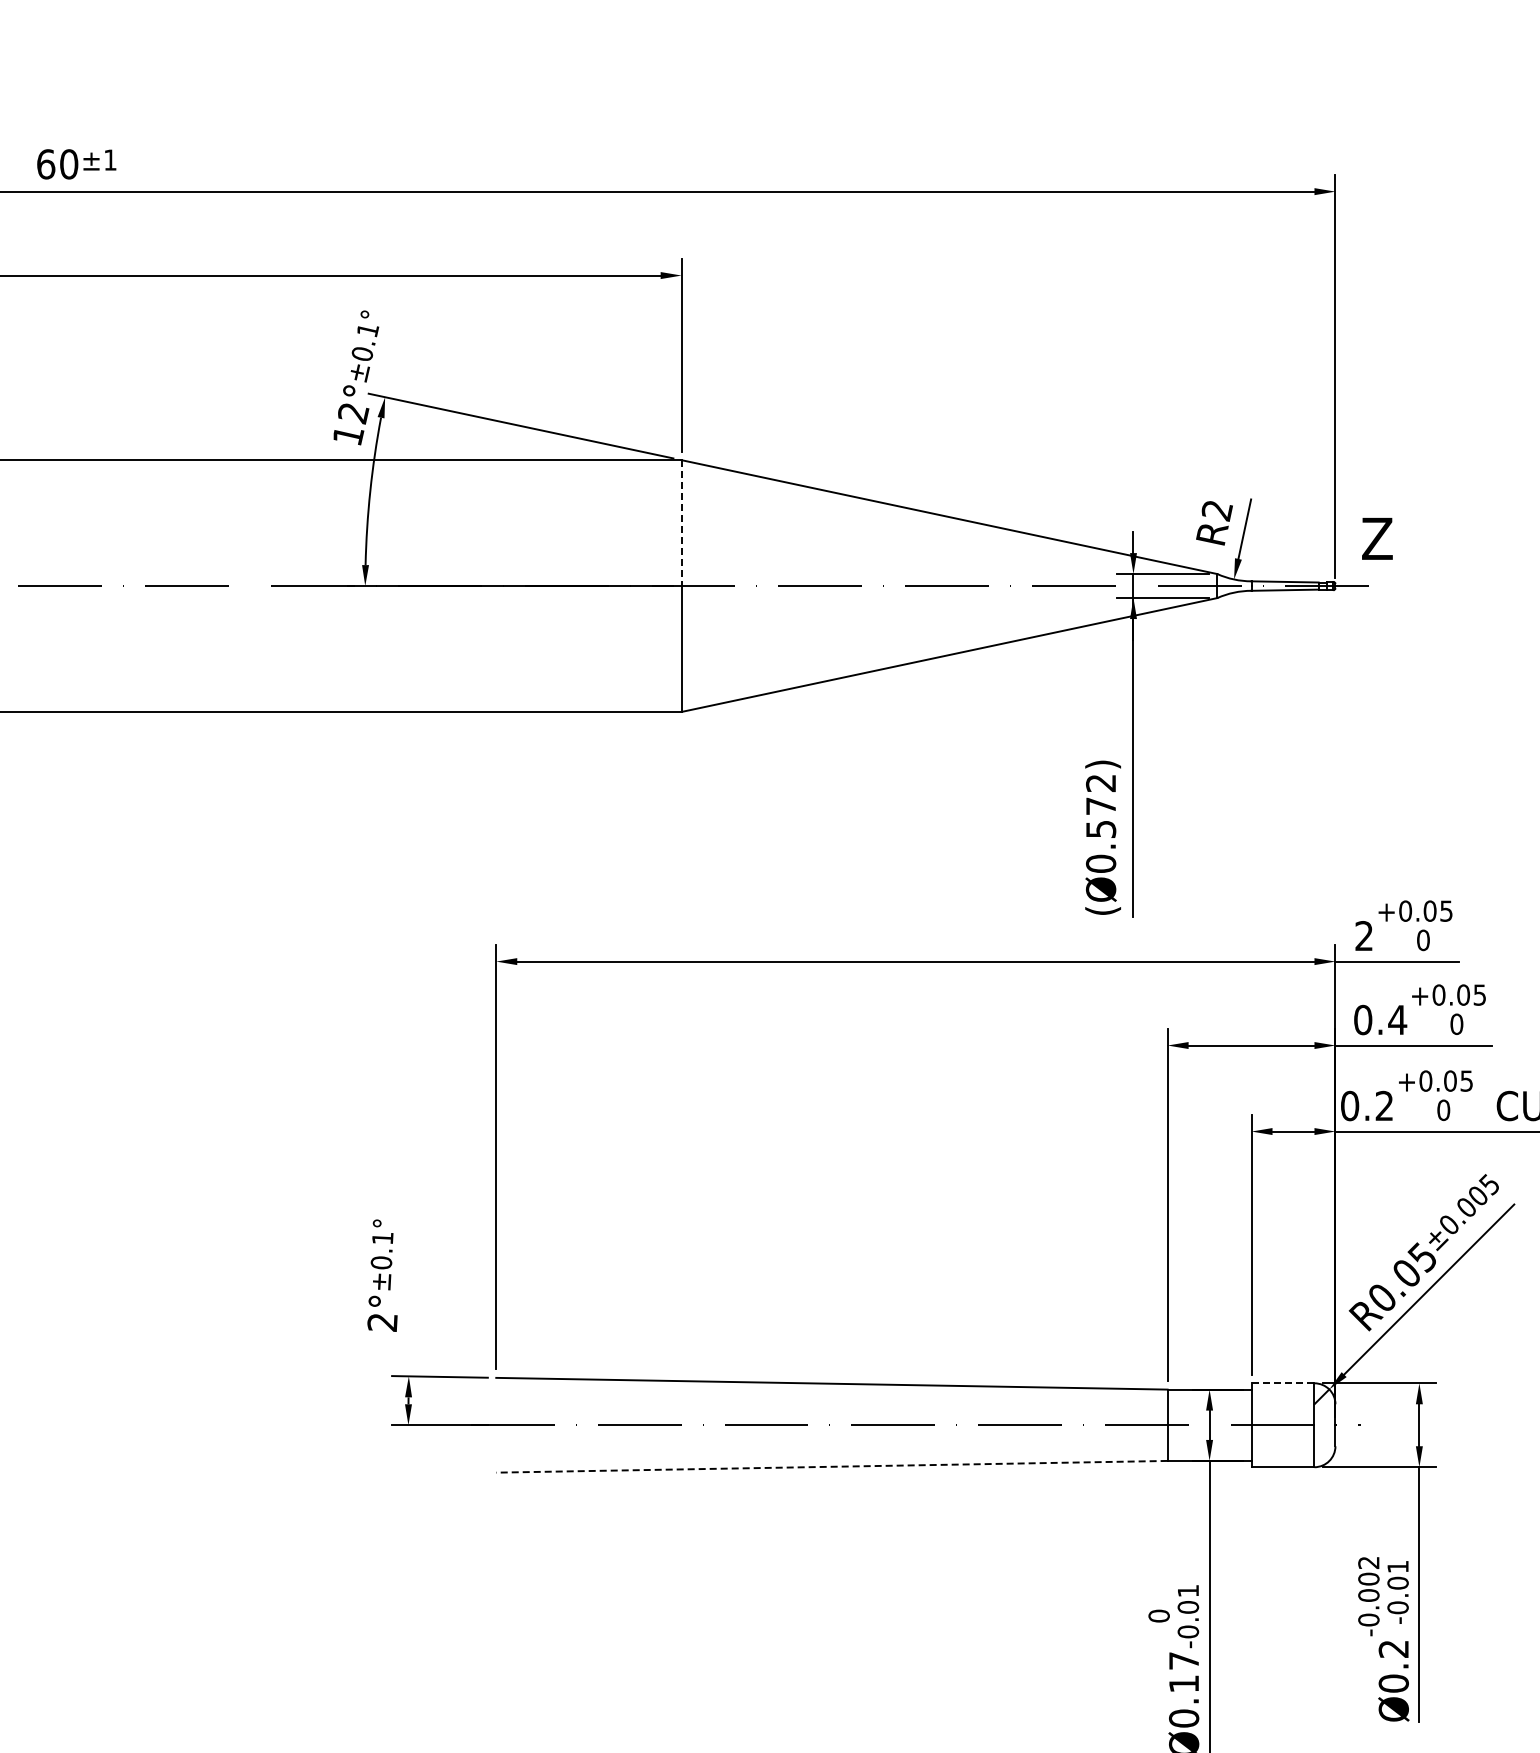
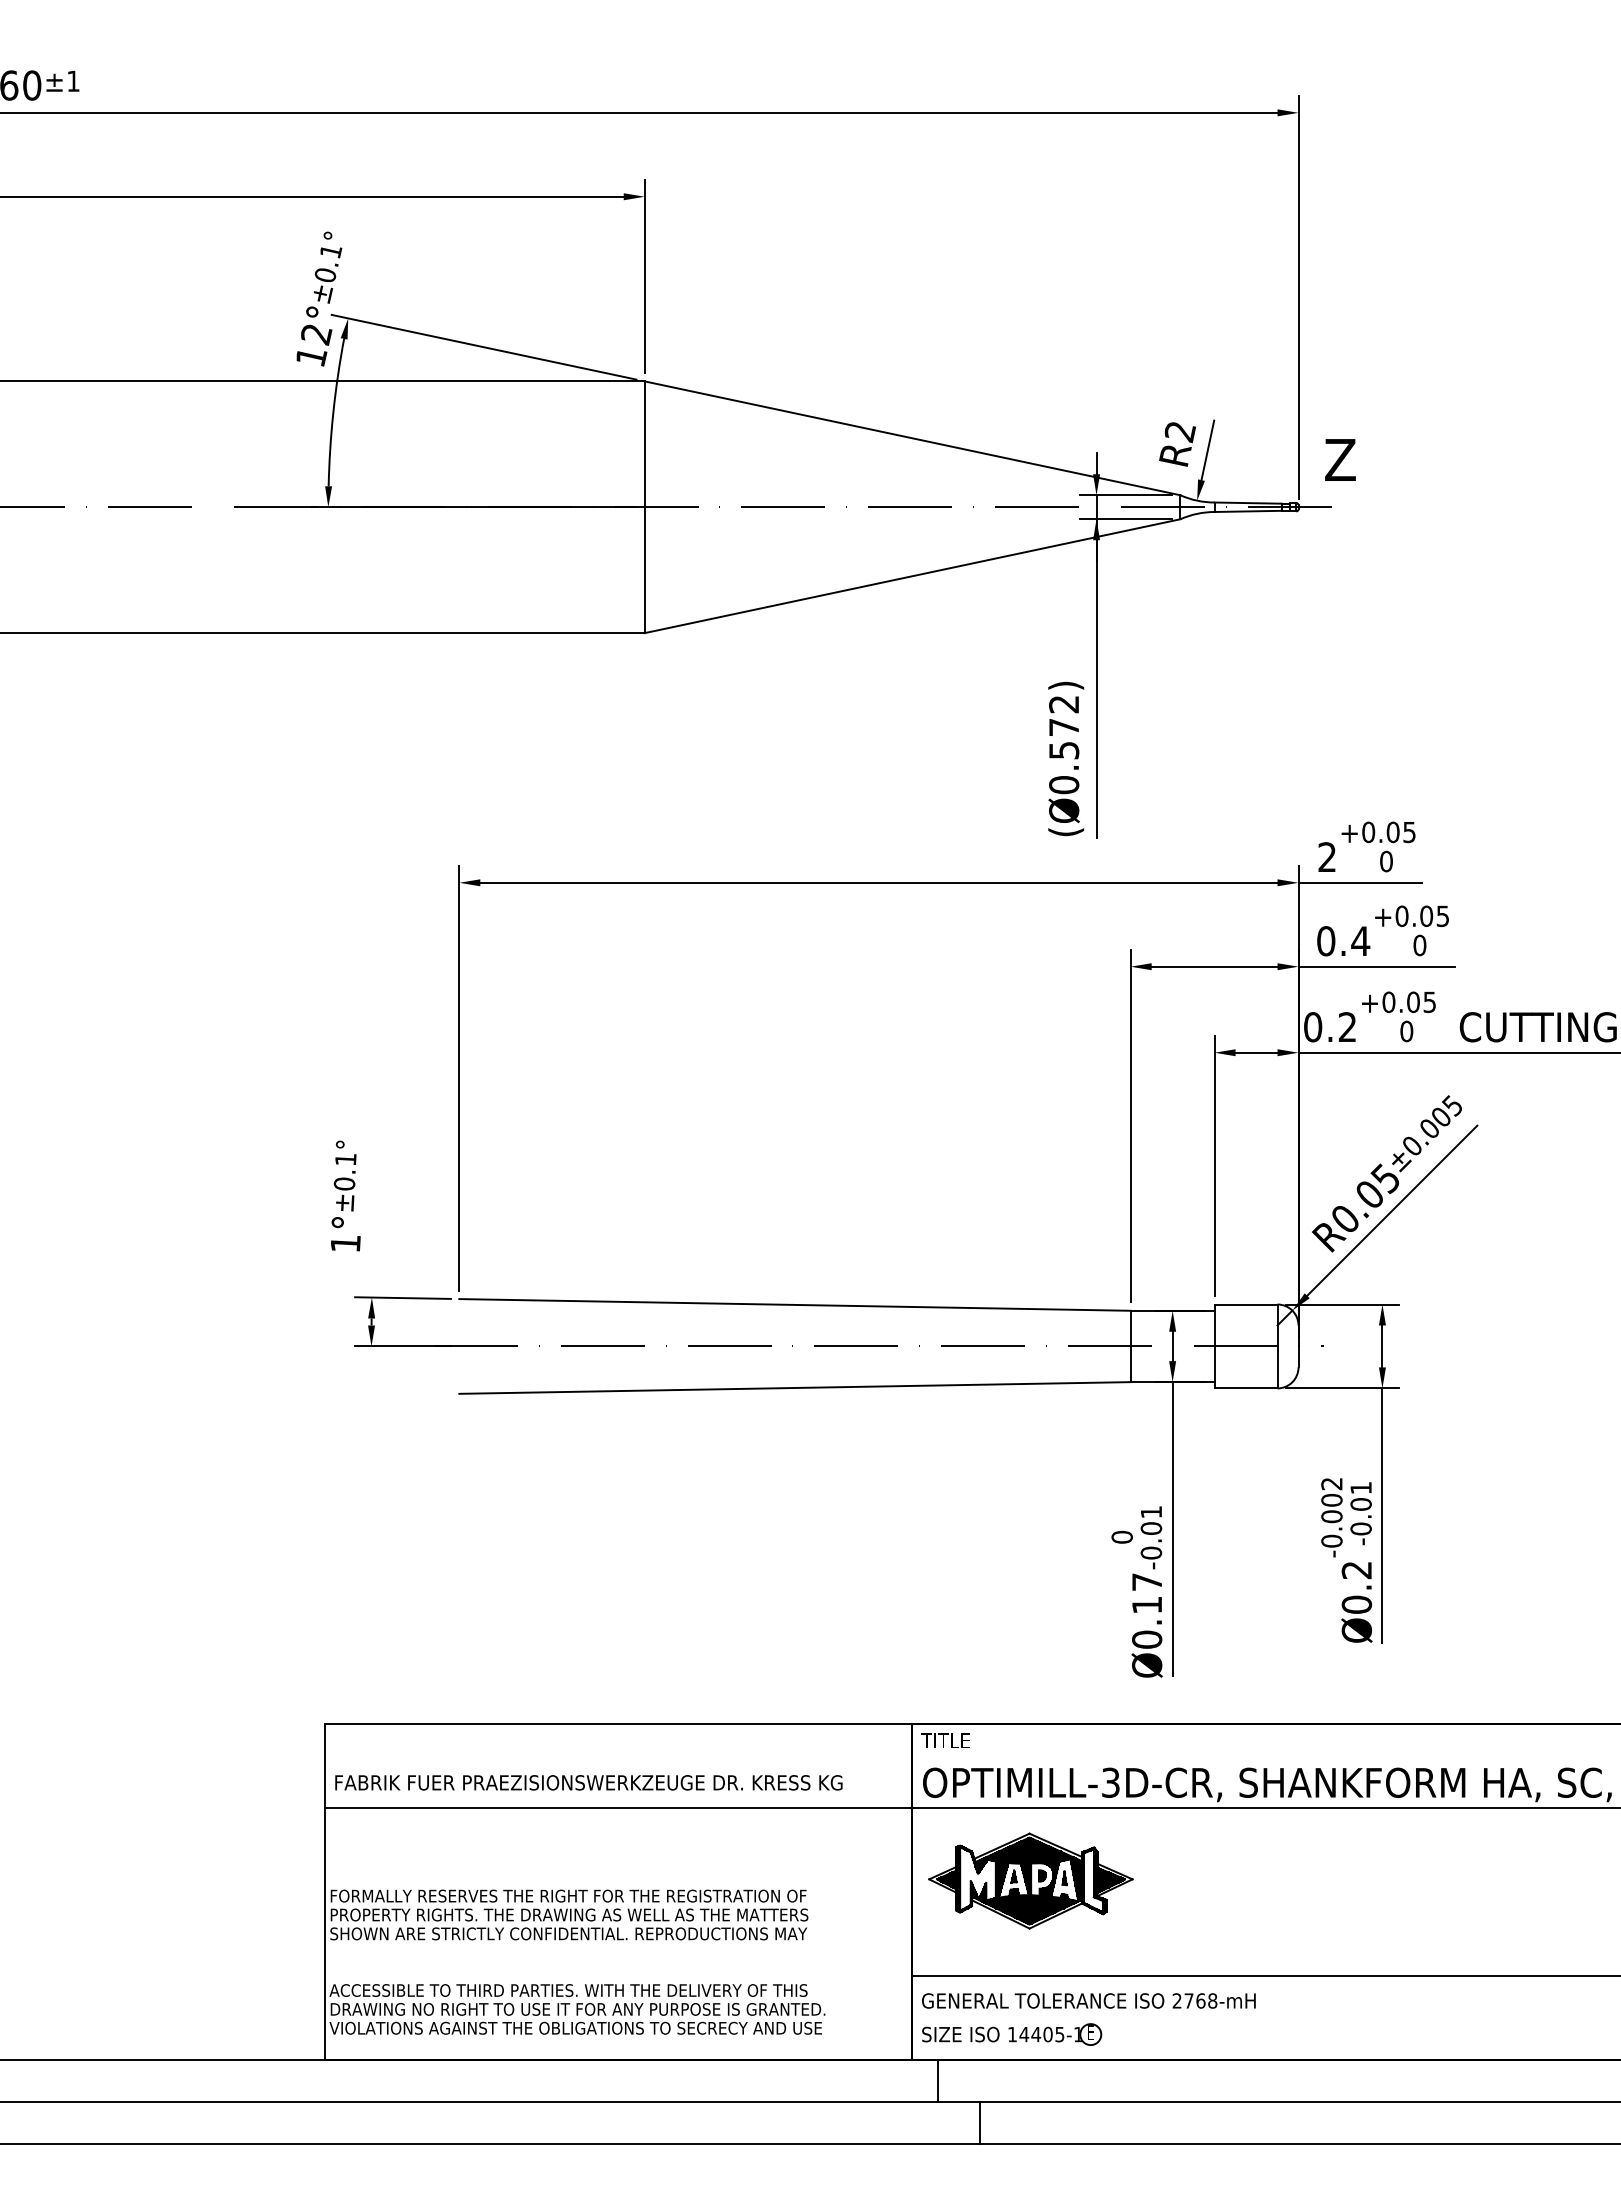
line: (681, 523) -> (644, 444), dashed -> solid
text: (382, 1323) -> (345, 1244), 2° -> 1°
line: (1282, 1383) -> (1245, 1304), dashed -> solid
line: (832, 1466) -> (795, 1387), dashed -> solid

